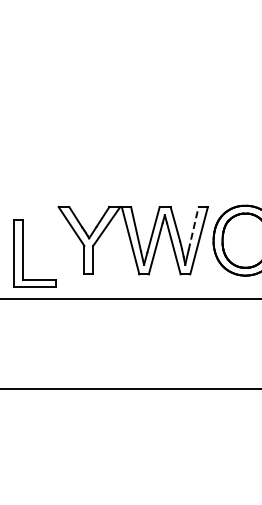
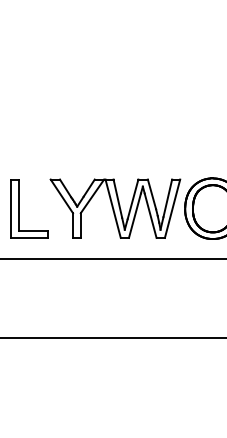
line: (193, 228) -> (167, 198), dashed -> solid
part: (23, 253) -> (19, 208), moved

